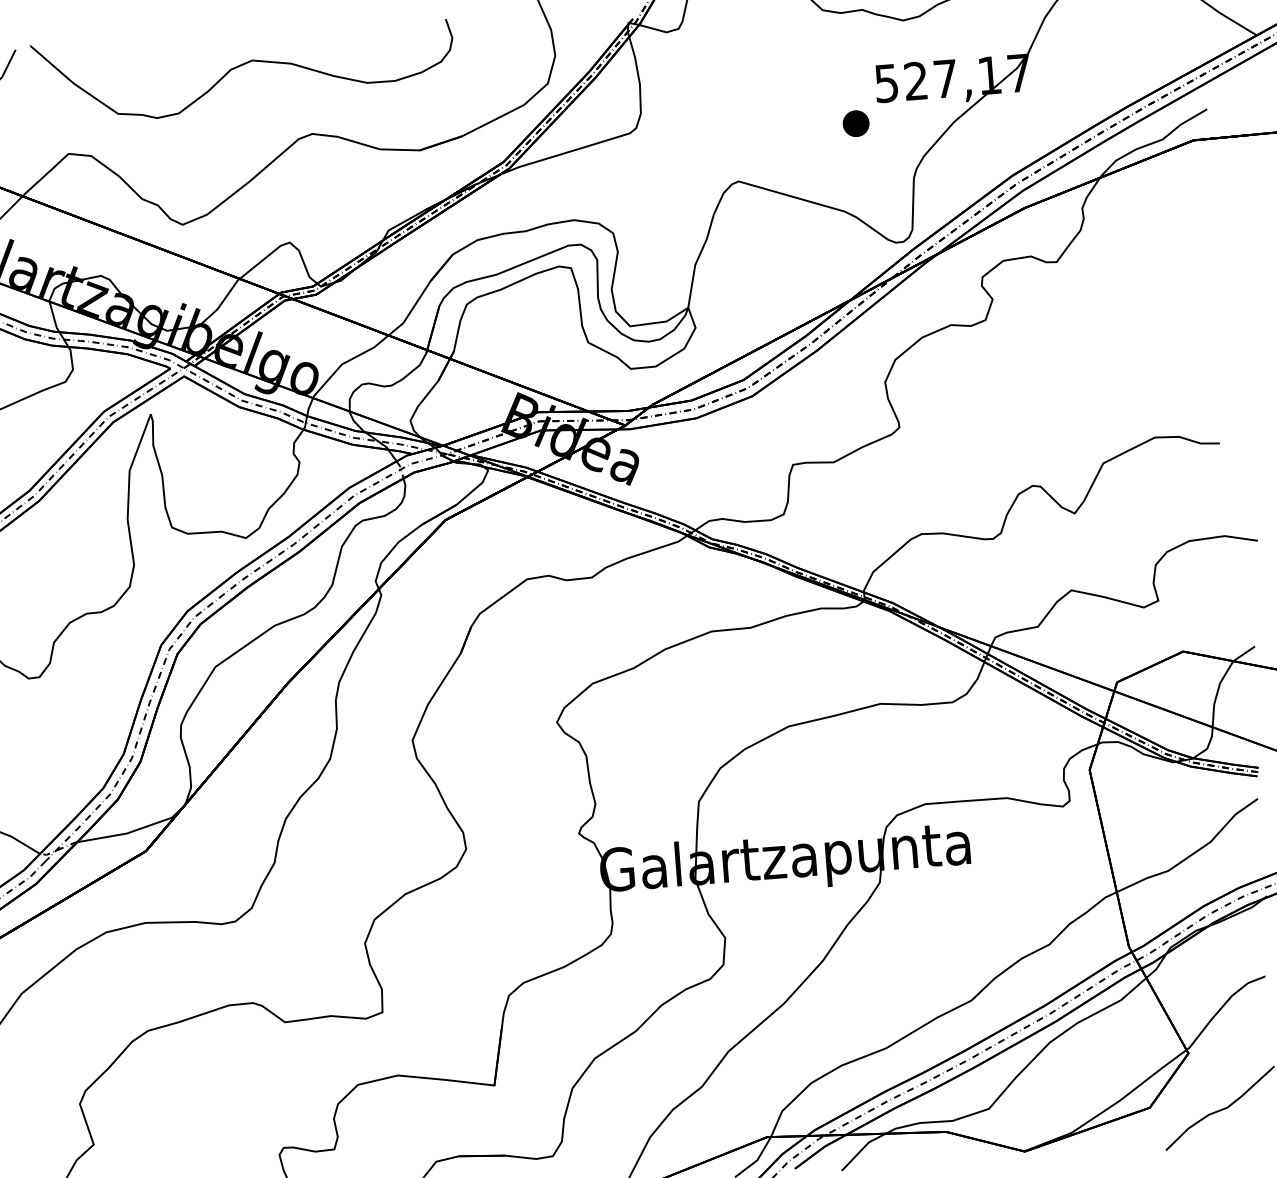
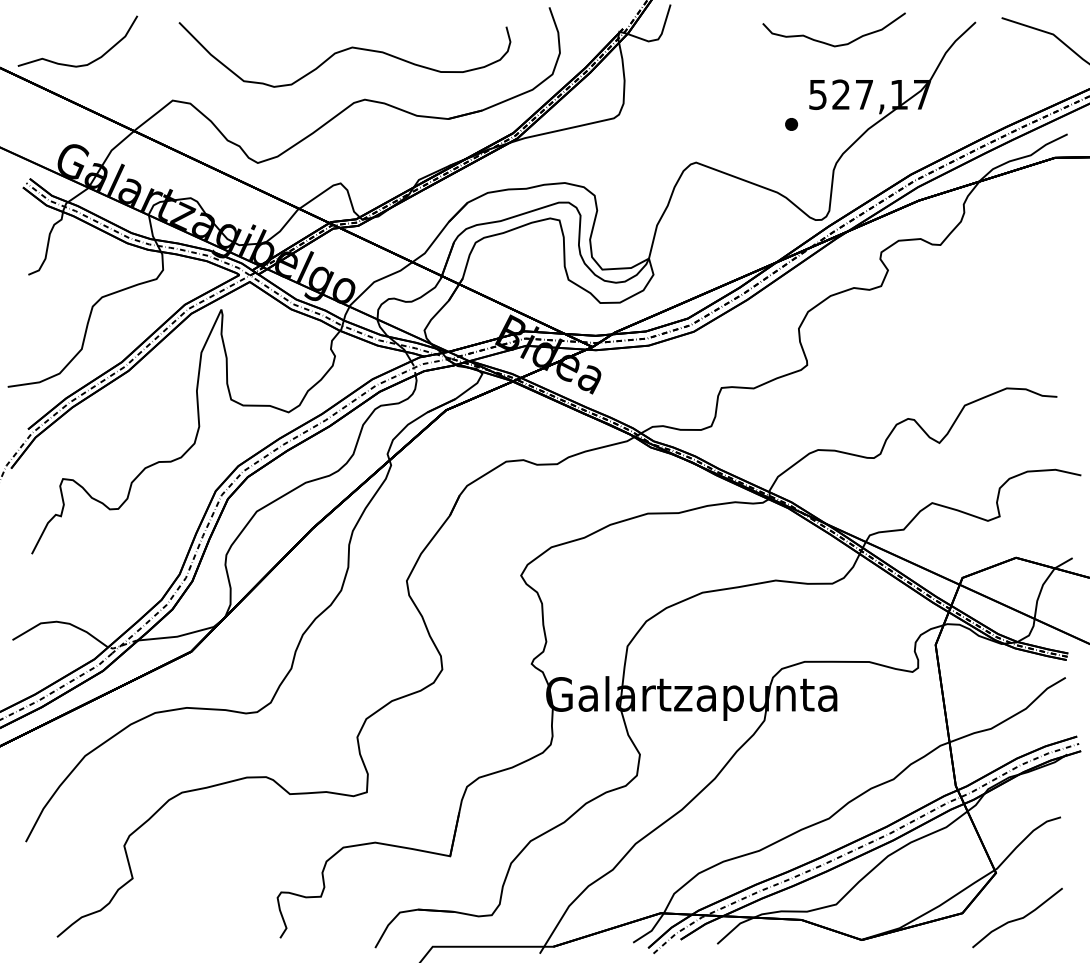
curve: (242, 66) -> (344, 51), moved
part: (855, 123) -> (791, 124), size x0.62

